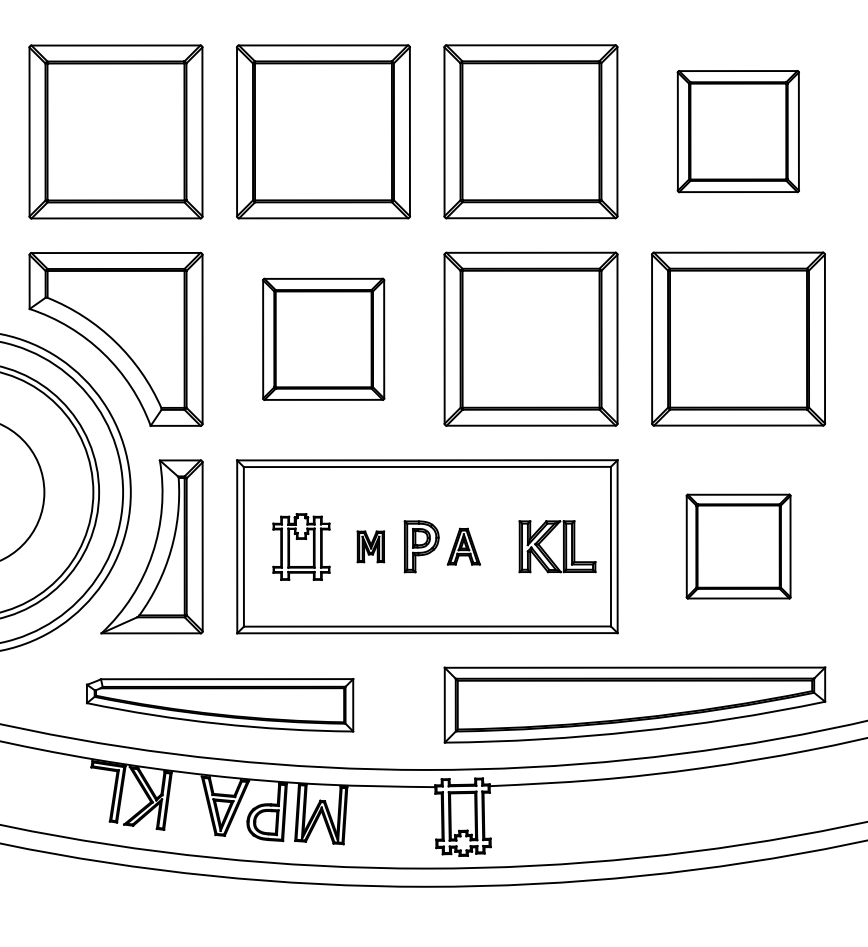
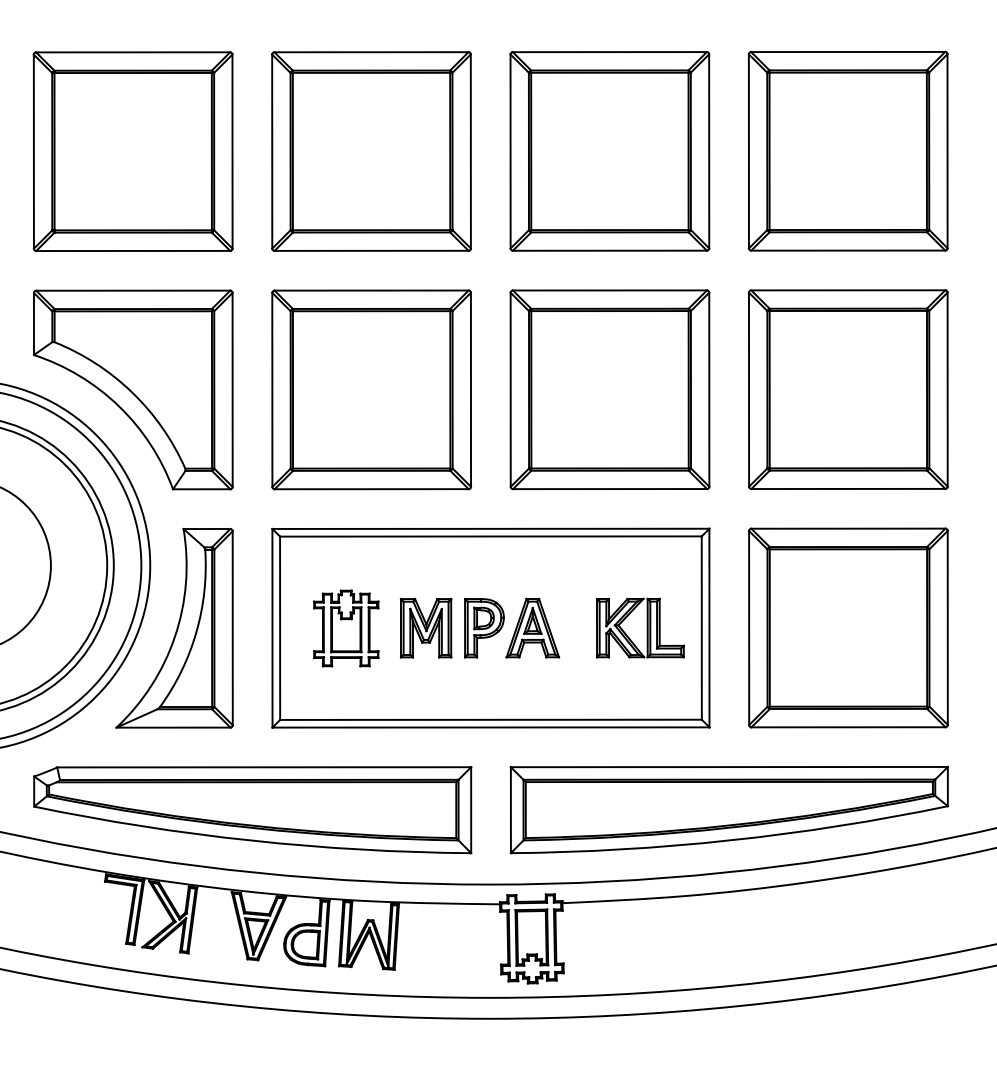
part: (737, 130) -> (847, 150), size x1.43
part: (323, 339) -> (371, 389), size x1.43
part: (463, 546) -> (532, 627), size x1.43
part: (738, 546) -> (848, 627), size x1.67
part: (370, 547) -> (425, 628), size x1.67
part: (219, 705) -> (252, 810), size x1.43

